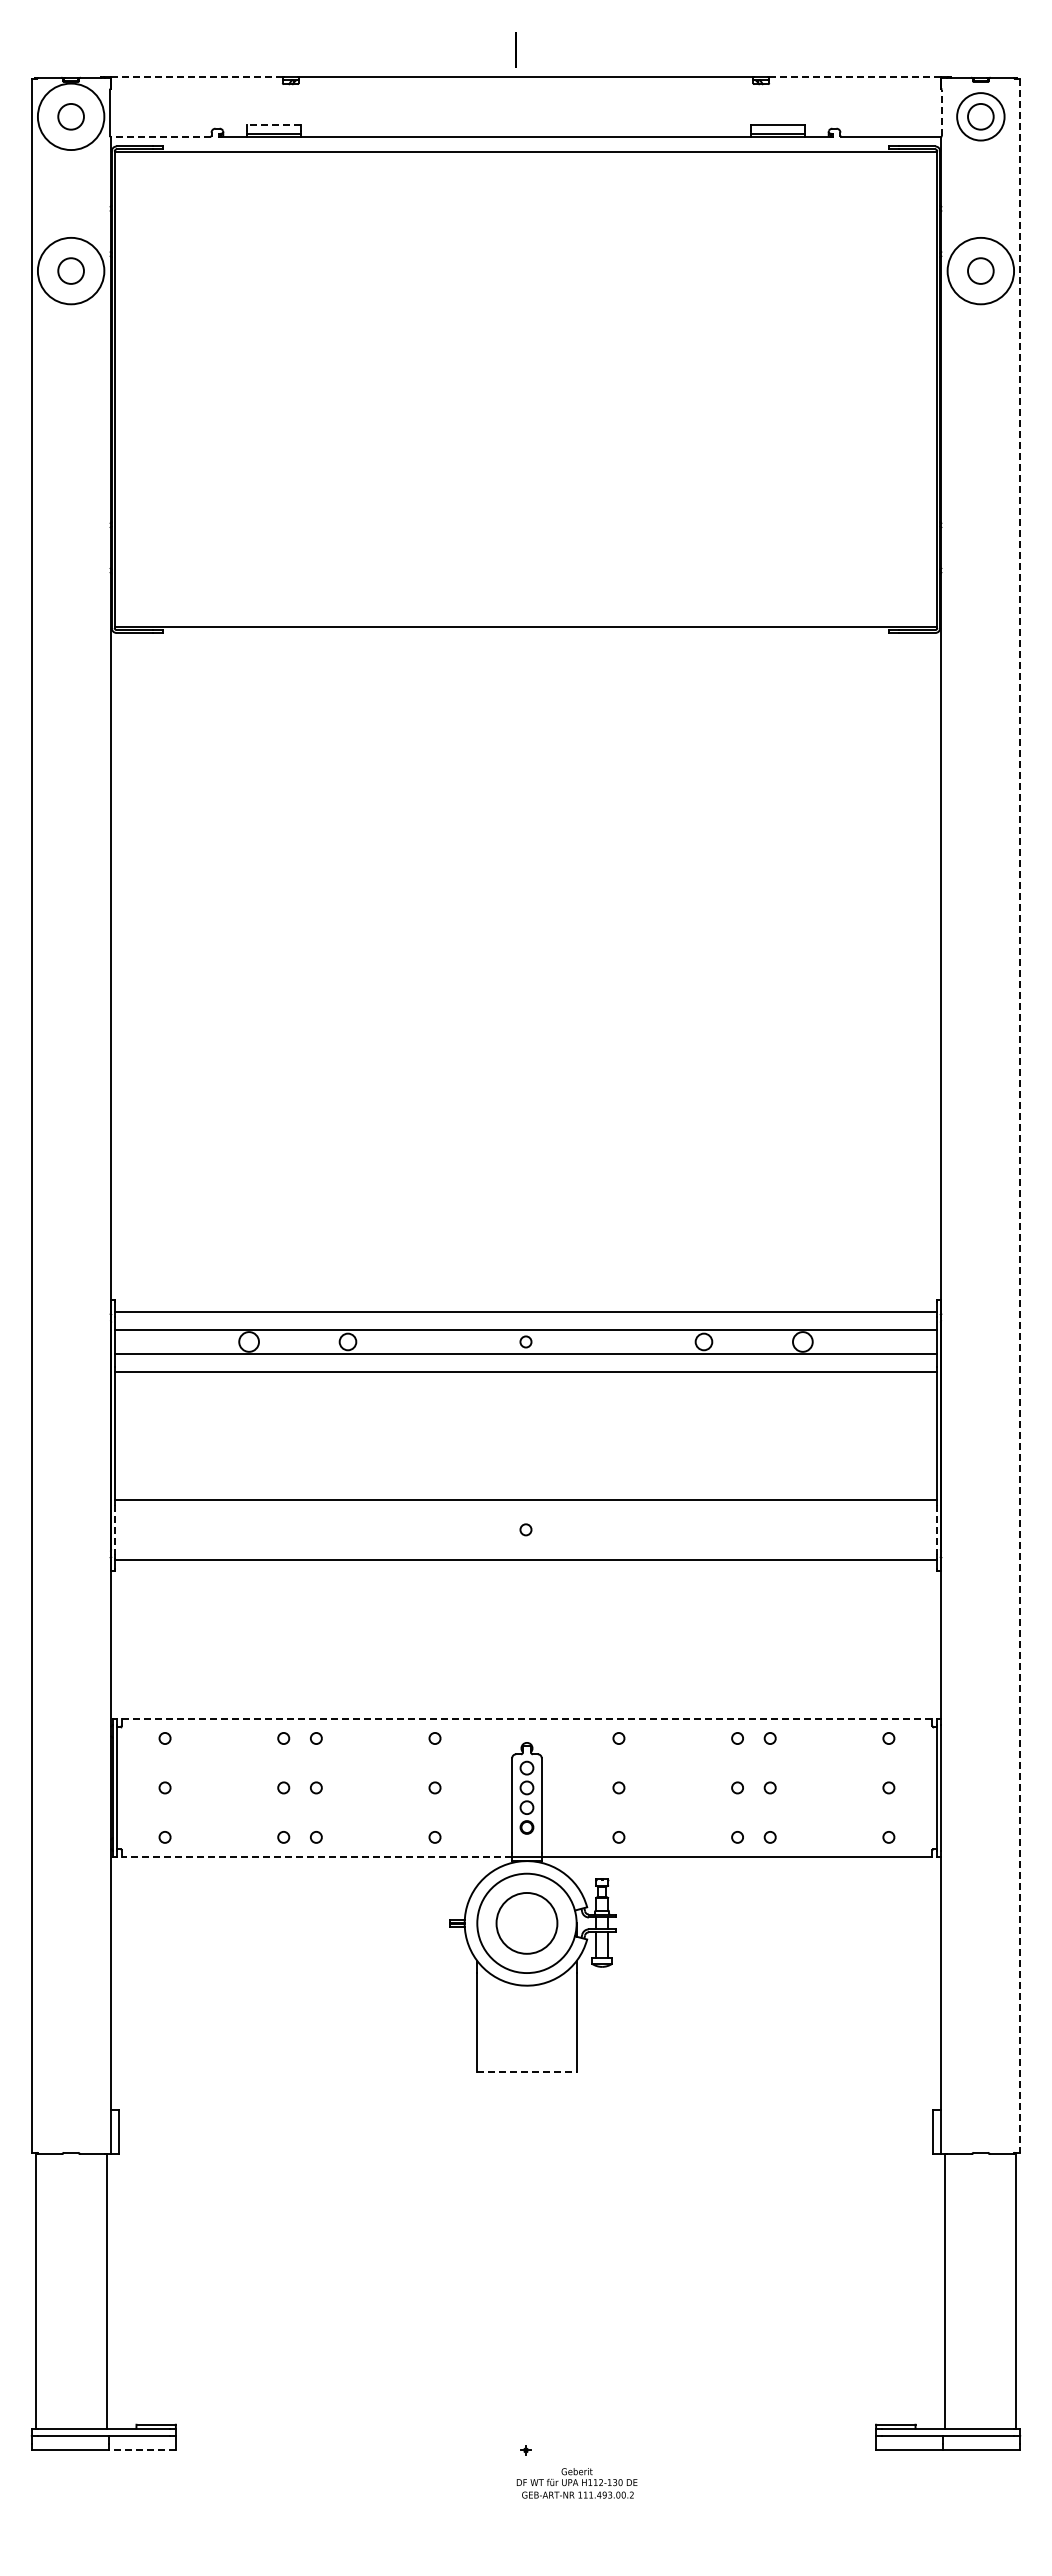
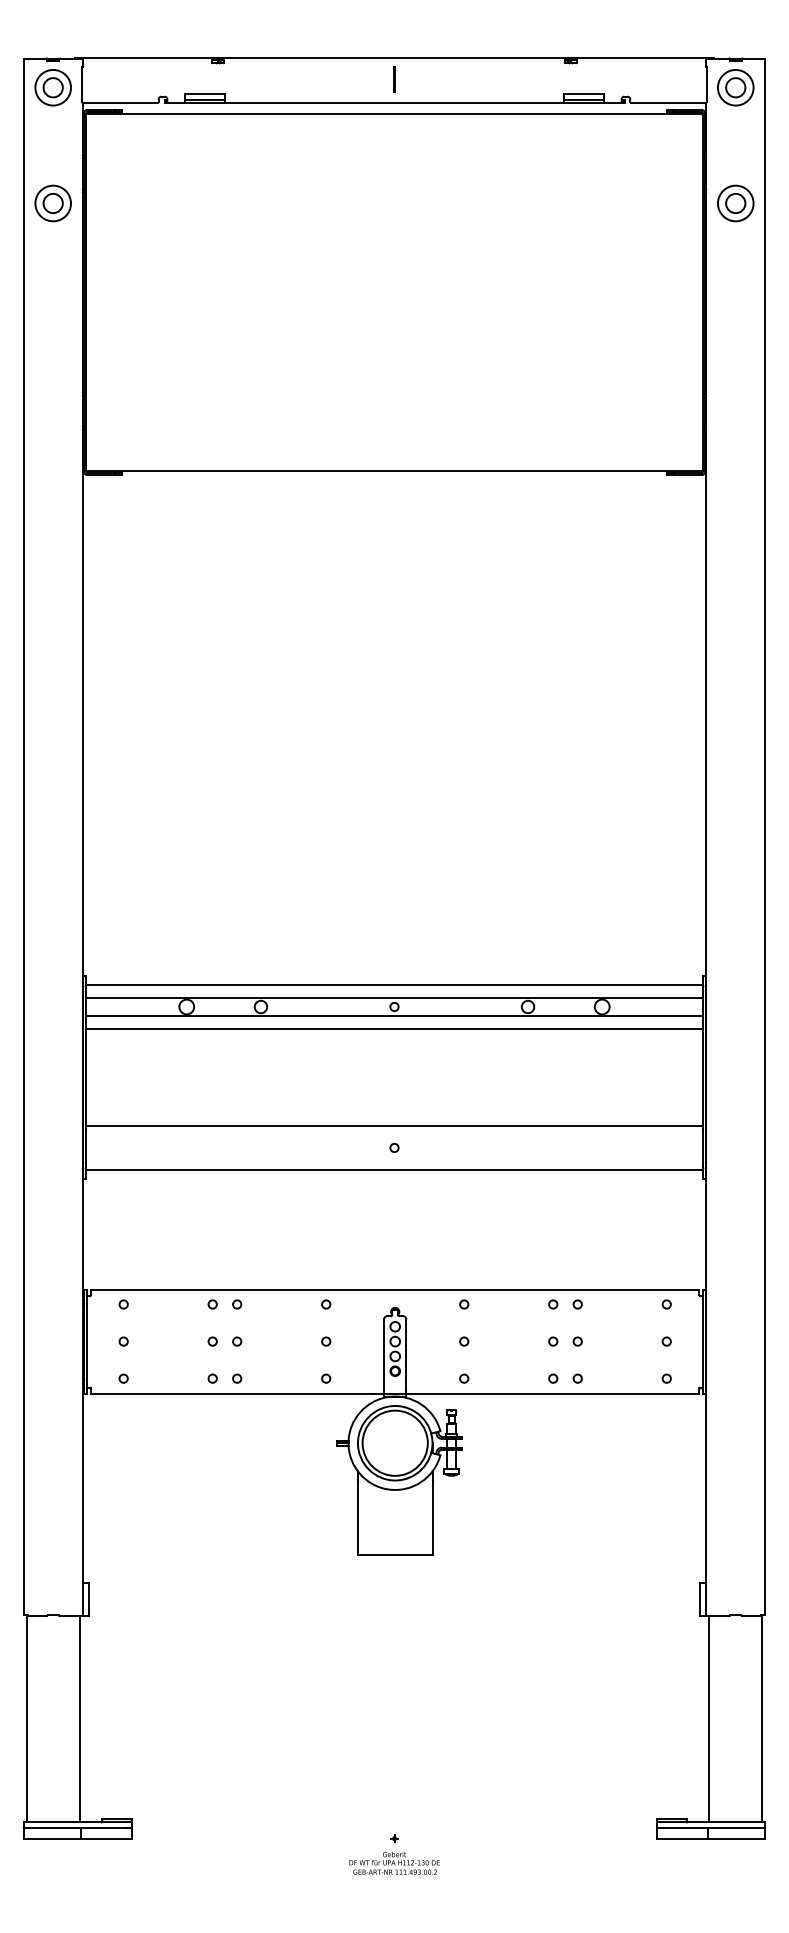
line: (515, 49) -> (394, 79), moved
line: (196, 77) -> (147, 58), dashed -> solid
line: (855, 77) -> (641, 58), dashed -> solid
line: (941, 112) -> (706, 84), dashed -> solid
circle: (70, 116) -> (52, 87), size x0.71
line: (273, 124) -> (205, 93), dashed -> solid
line: (160, 136) -> (120, 102), dashed -> solid
circle: (70, 270) -> (52, 203), size x0.71
circle: (980, 270) -> (735, 203), size x0.71
line: (1020, 1116) -> (765, 837), dashed -> solid
line: (115, 1529) -> (86, 1147), dashed -> solid
line: (936, 1529) -> (702, 1147), dashed -> solid
line: (527, 1718) -> (395, 1289), dashed -> solid
line: (316, 1857) -> (237, 1393), dashed -> solid
circle: (526, 1922) -> (394, 1442), size x1.43
line: (526, 2071) -> (394, 1554), dashed -> solid
line: (142, 2450) -> (106, 1838), dashed -> solid
text: (576, 2483) -> (394, 1863), moved

